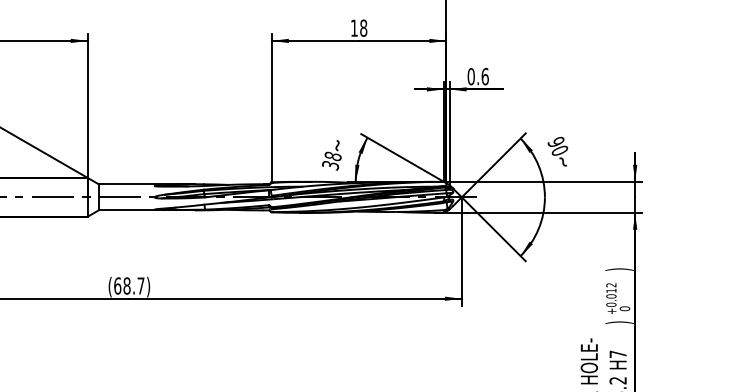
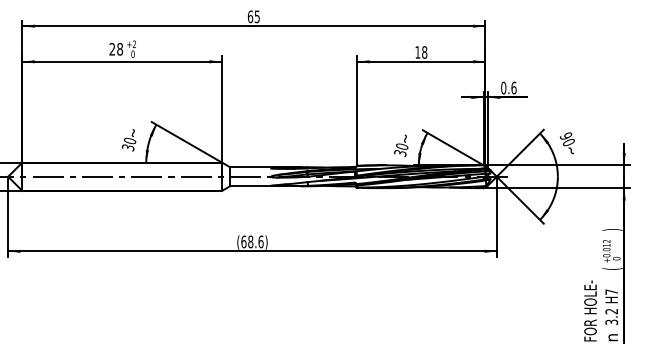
text: (333, 156) -> (402, 146), 38 -> 30
text: (140, 285) -> (260, 241), (68.7) -> (68.6)
text: (619, 322) -> (612, 268), ) -> (

